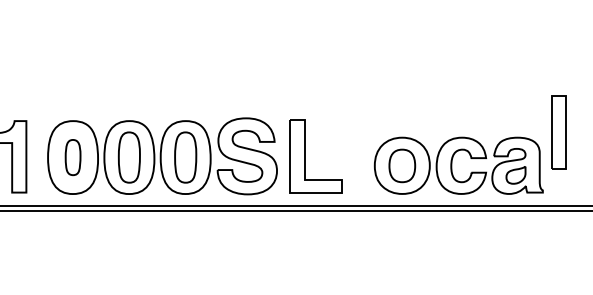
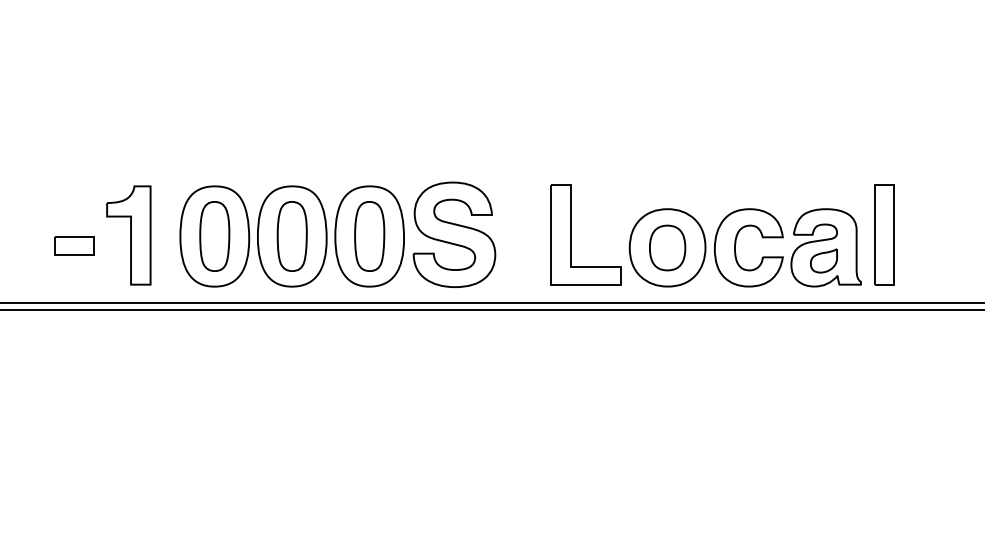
part: (559, 132) -> (884, 234), moved
part: (305, 156) -> (571, 234), moved
part: (72, 157) -> (214, 236), size x1.43

